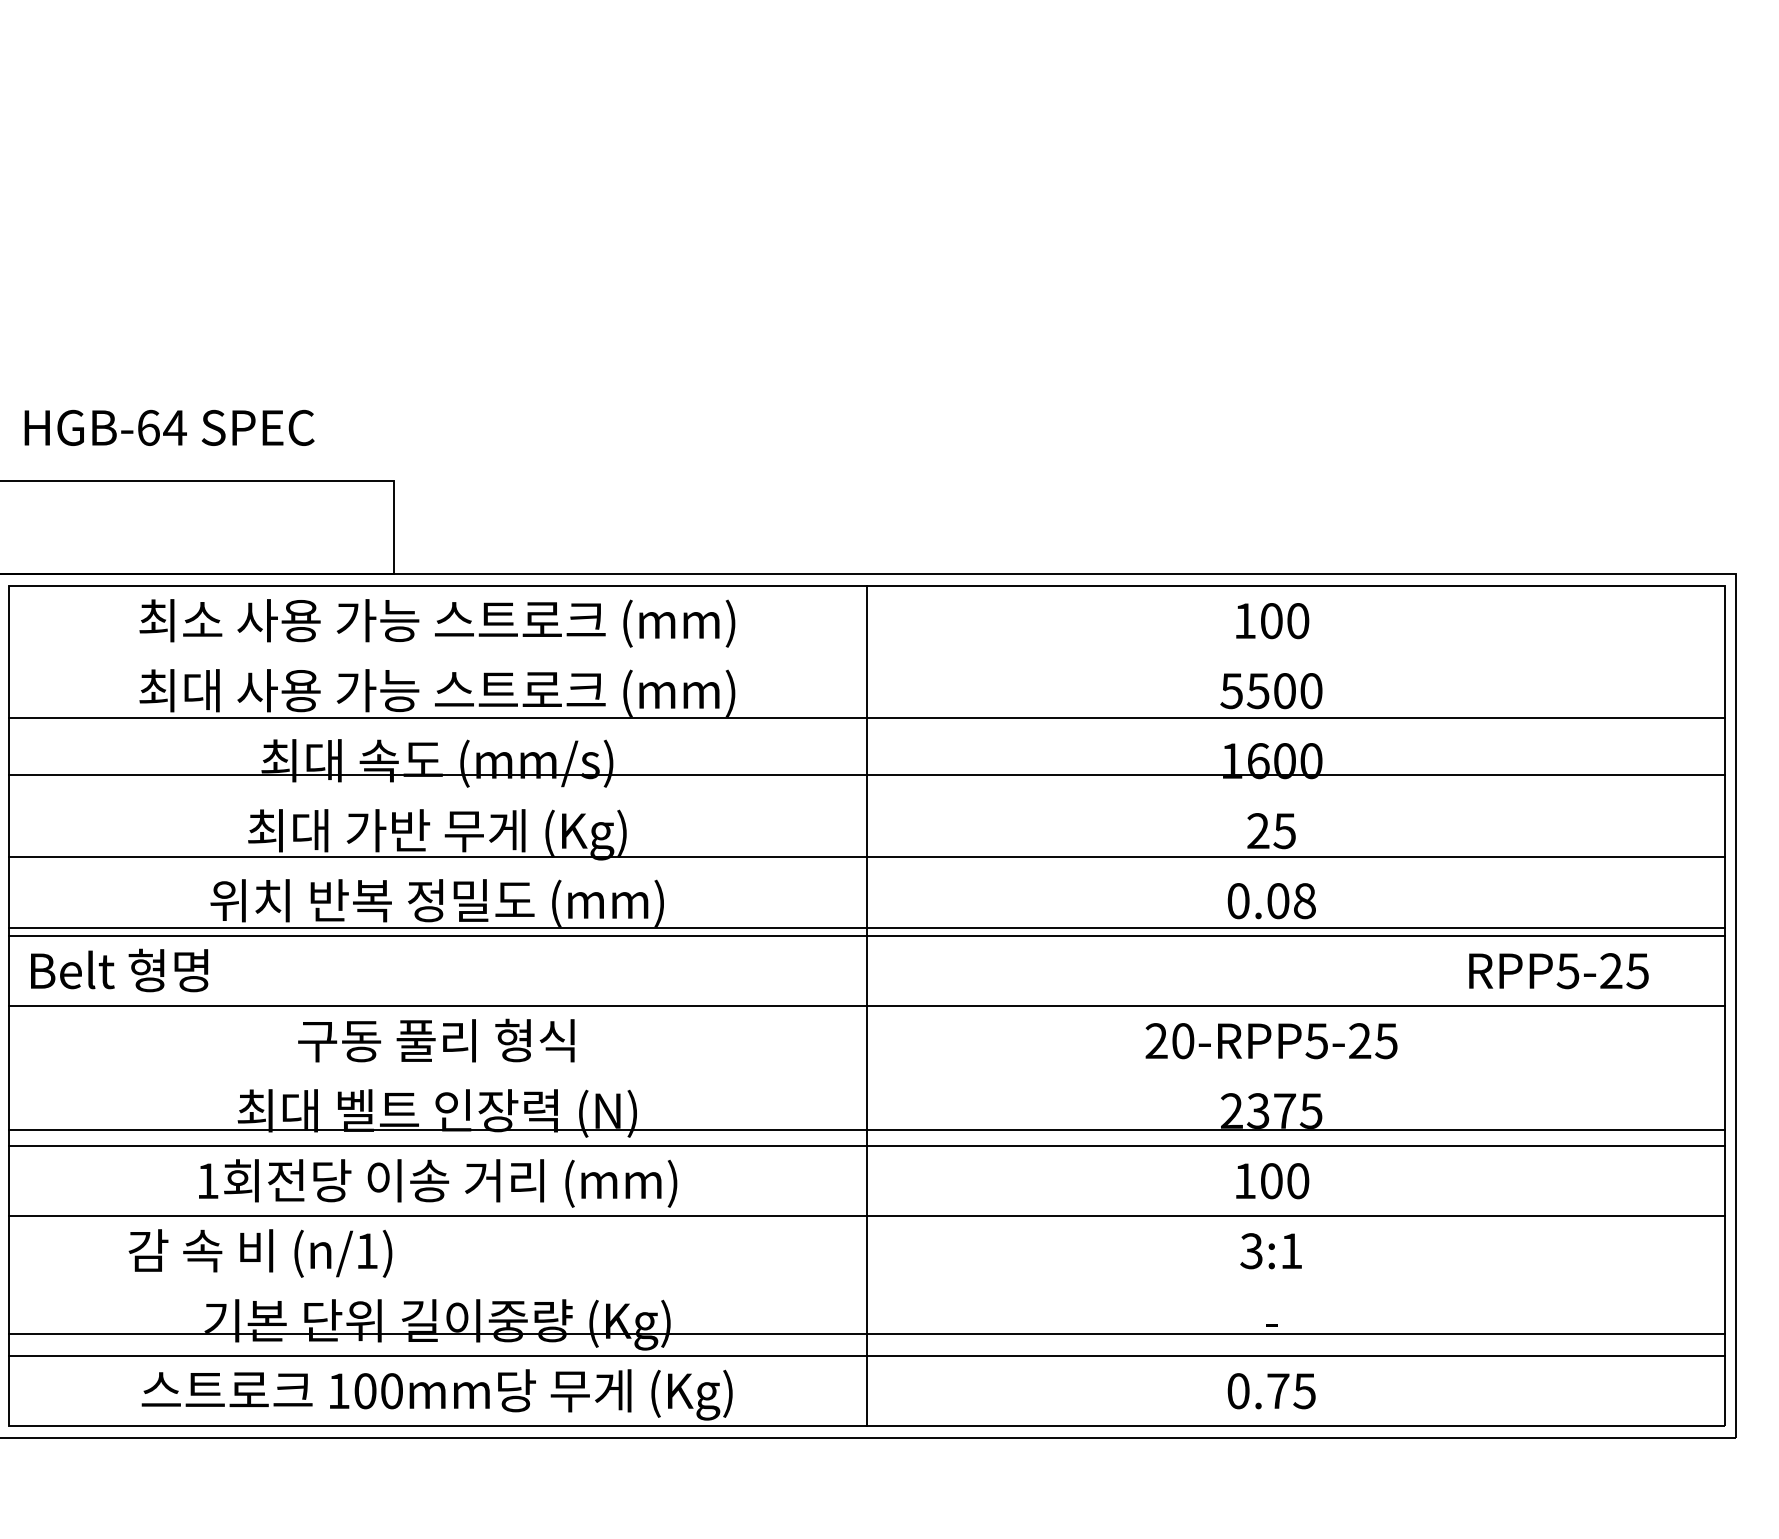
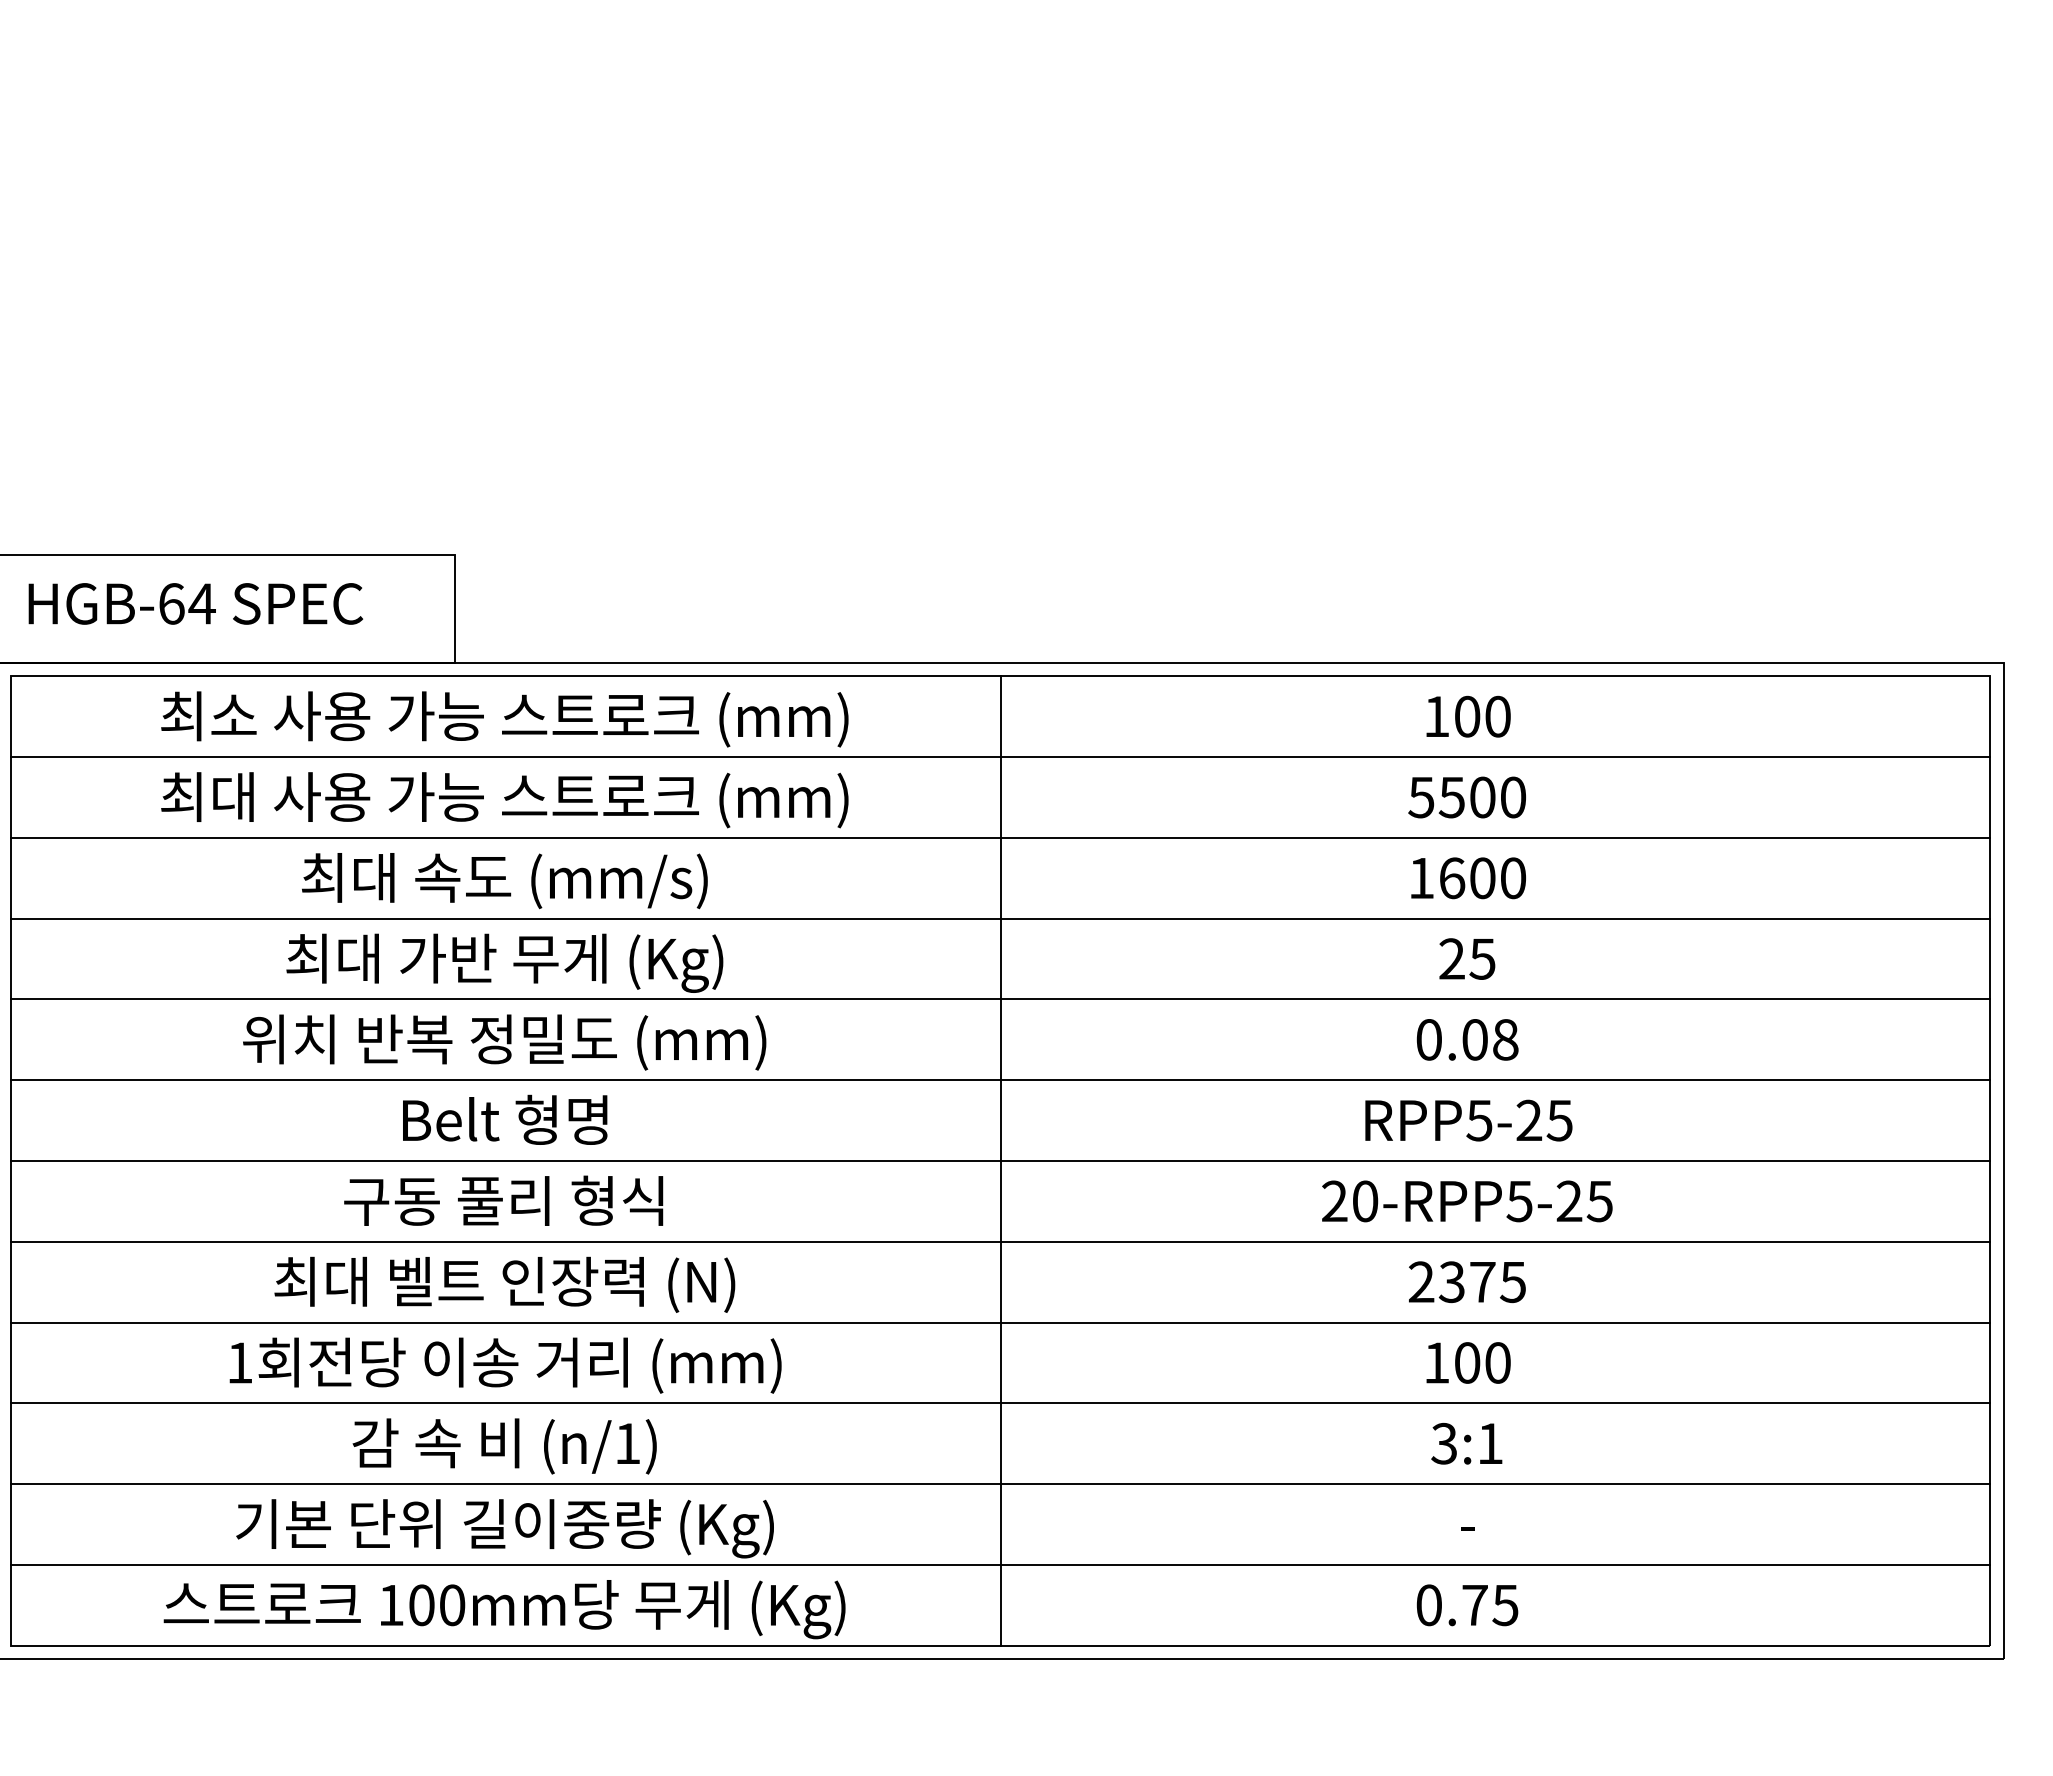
text: (169, 427) -> (195, 603), moved
line: (866, 718) -> (1000, 757), moved
line: (866, 774) -> (1000, 837), moved
line: (866, 856) -> (1000, 918), moved
line: (866, 927) -> (1000, 999), moved
text: (119, 970) -> (505, 1119), moved
text: (1558, 971) -> (1468, 1120), moved
line: (866, 1129) -> (1000, 1241), moved
text: (260, 1253) -> (504, 1446), moved
line: (866, 1334) -> (1000, 1484), moved

